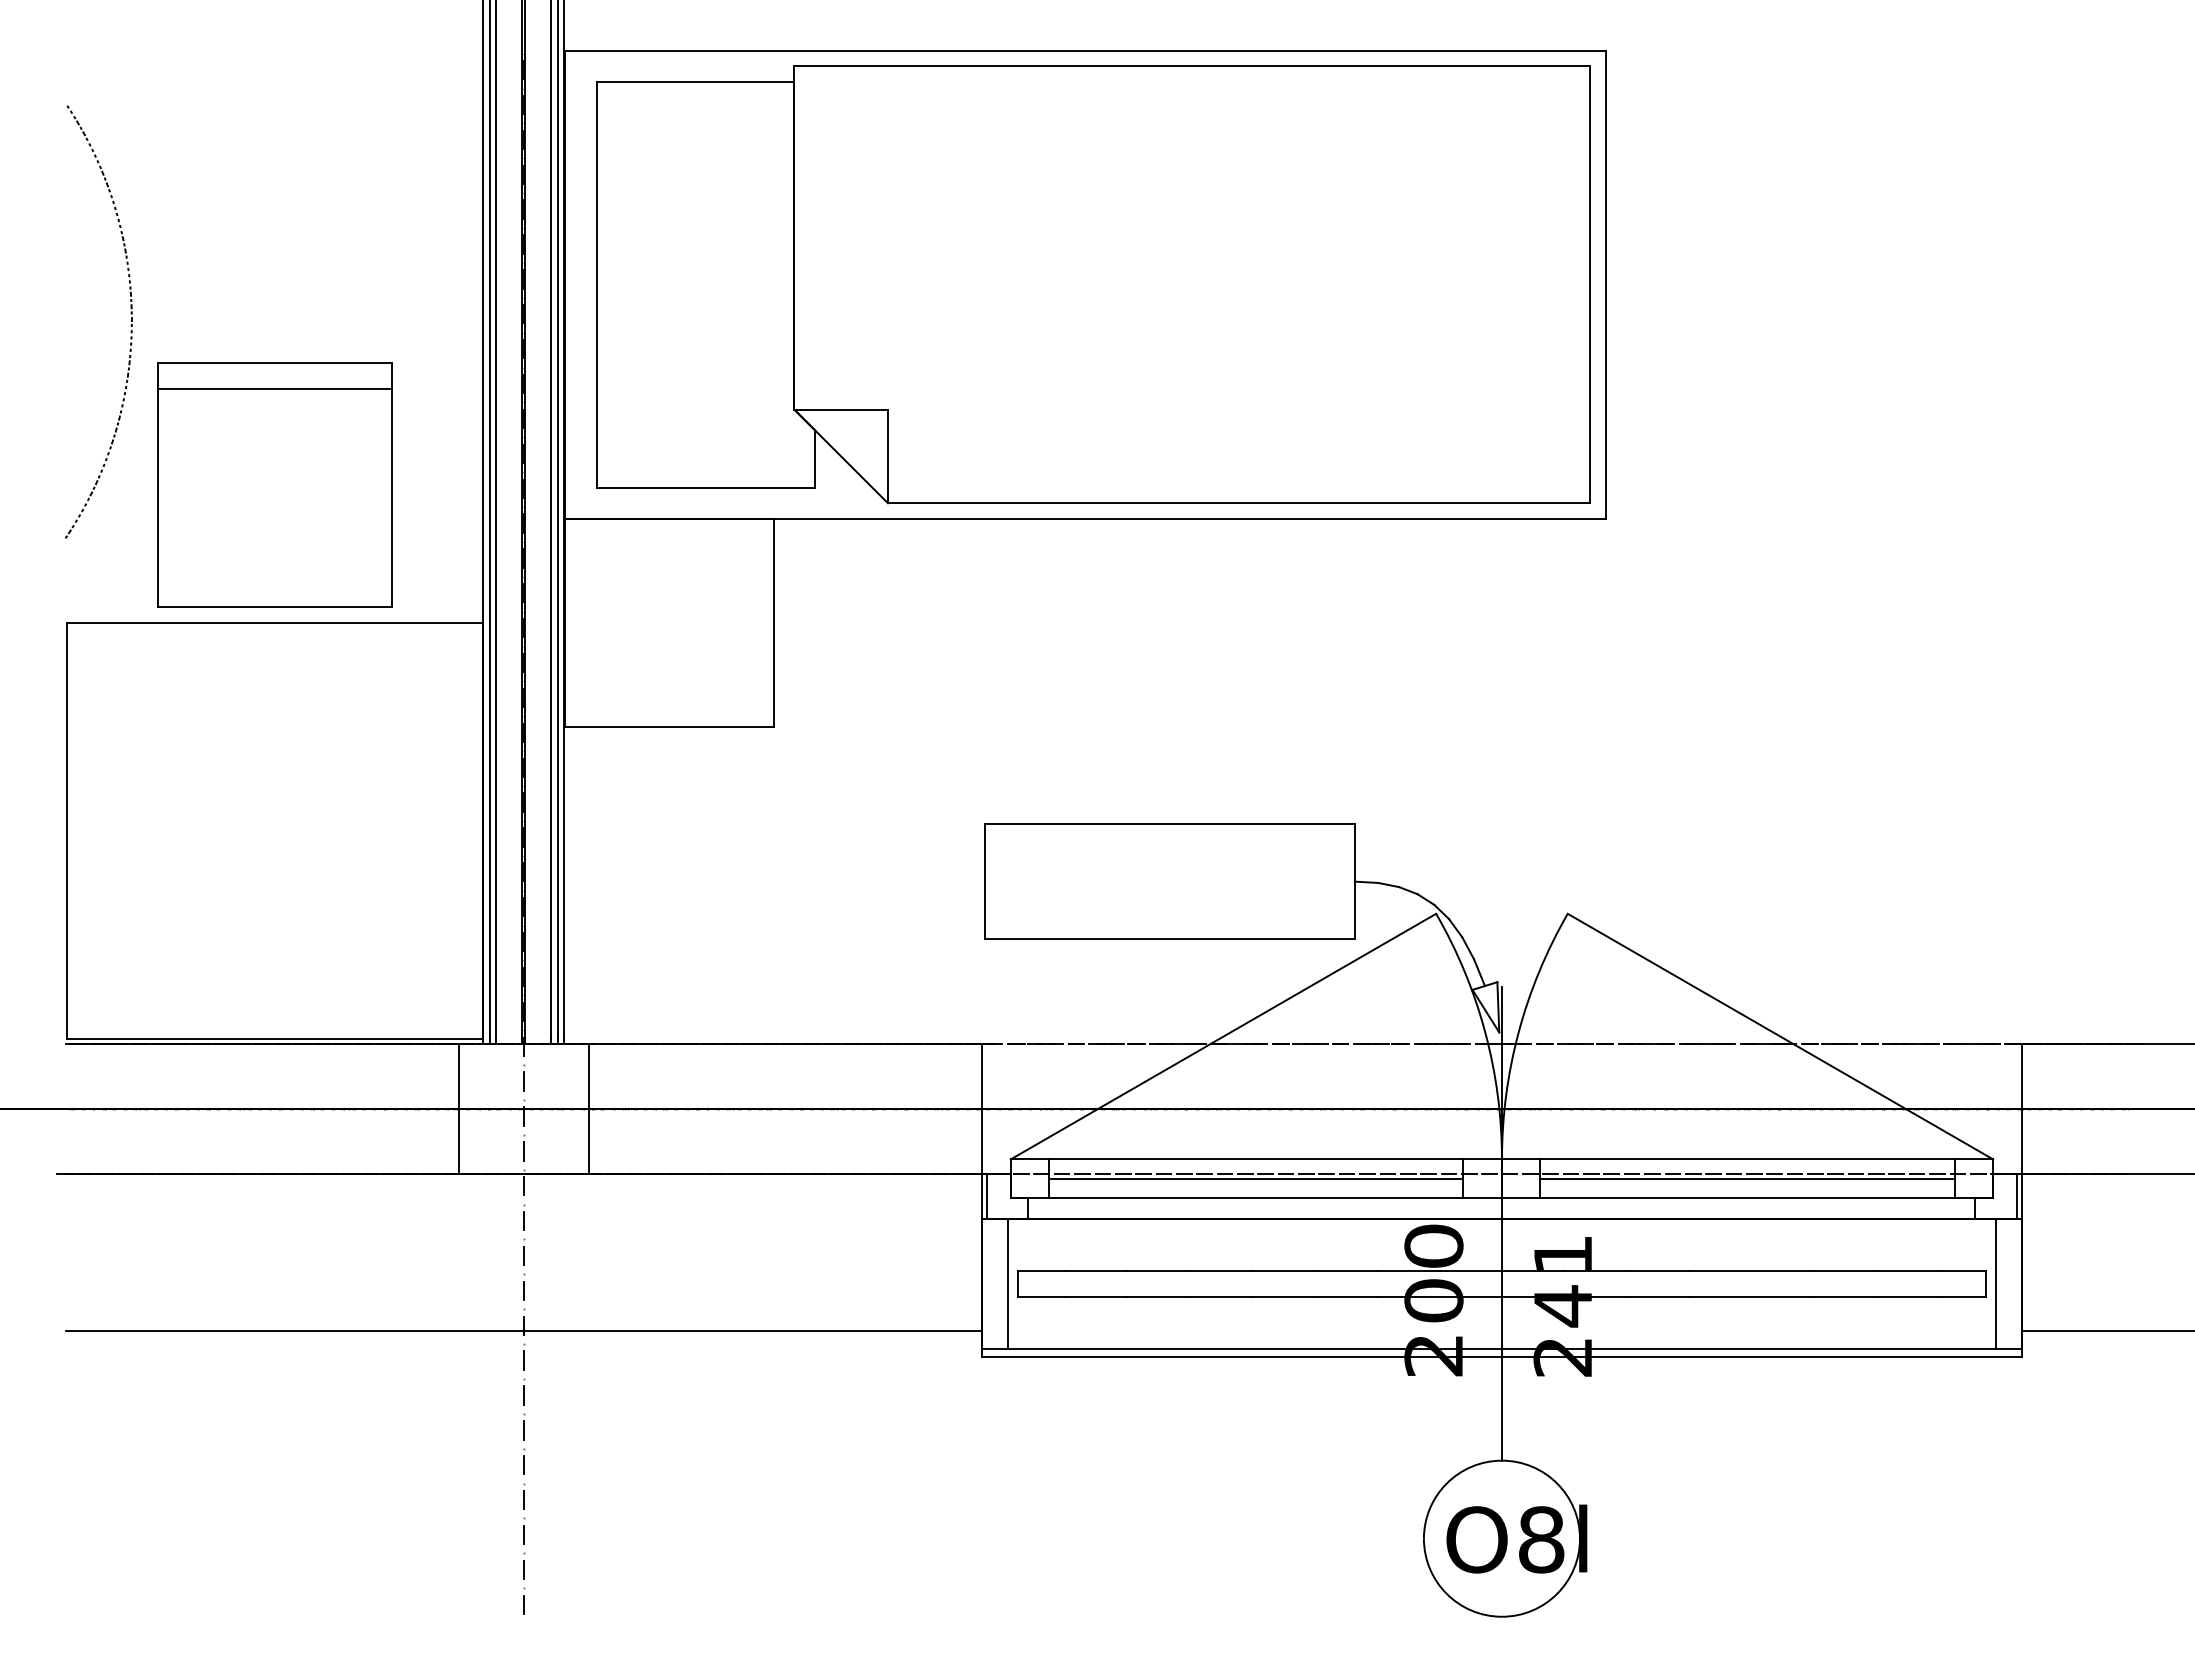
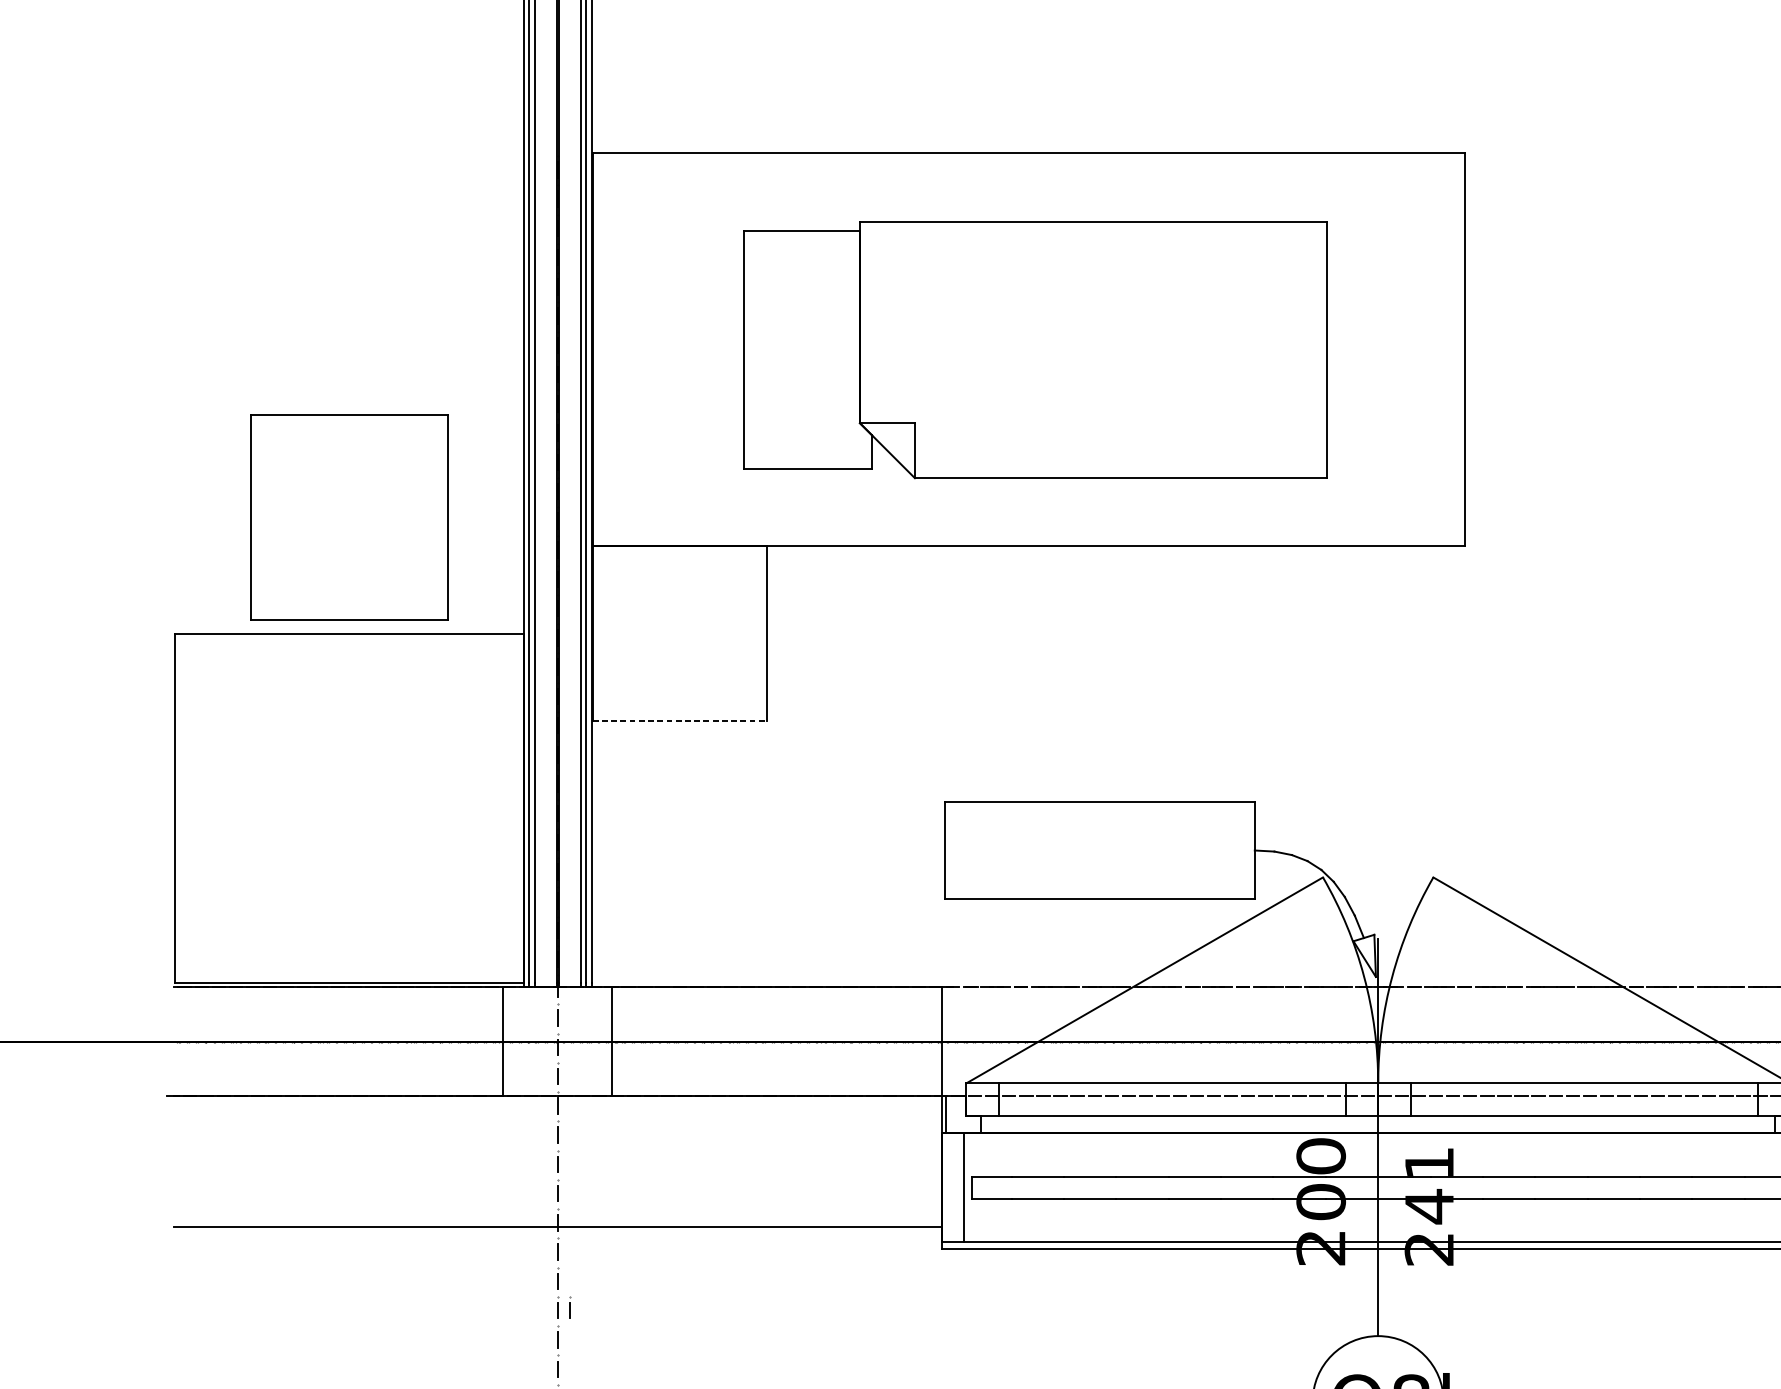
part: (1093, 284) -> (1035, 349), size x0.7
part: (130, 325) -> (227, 384), removed
line: (275, 388) -> (349, 436), removed
line: (669, 727) -> (680, 721), solid -> dashed
line: (1256, 1178) -> (1172, 1099), removed
line: (1747, 1178) -> (1584, 1099), removed
part: (538, 1426) -> (570, 1307), added

